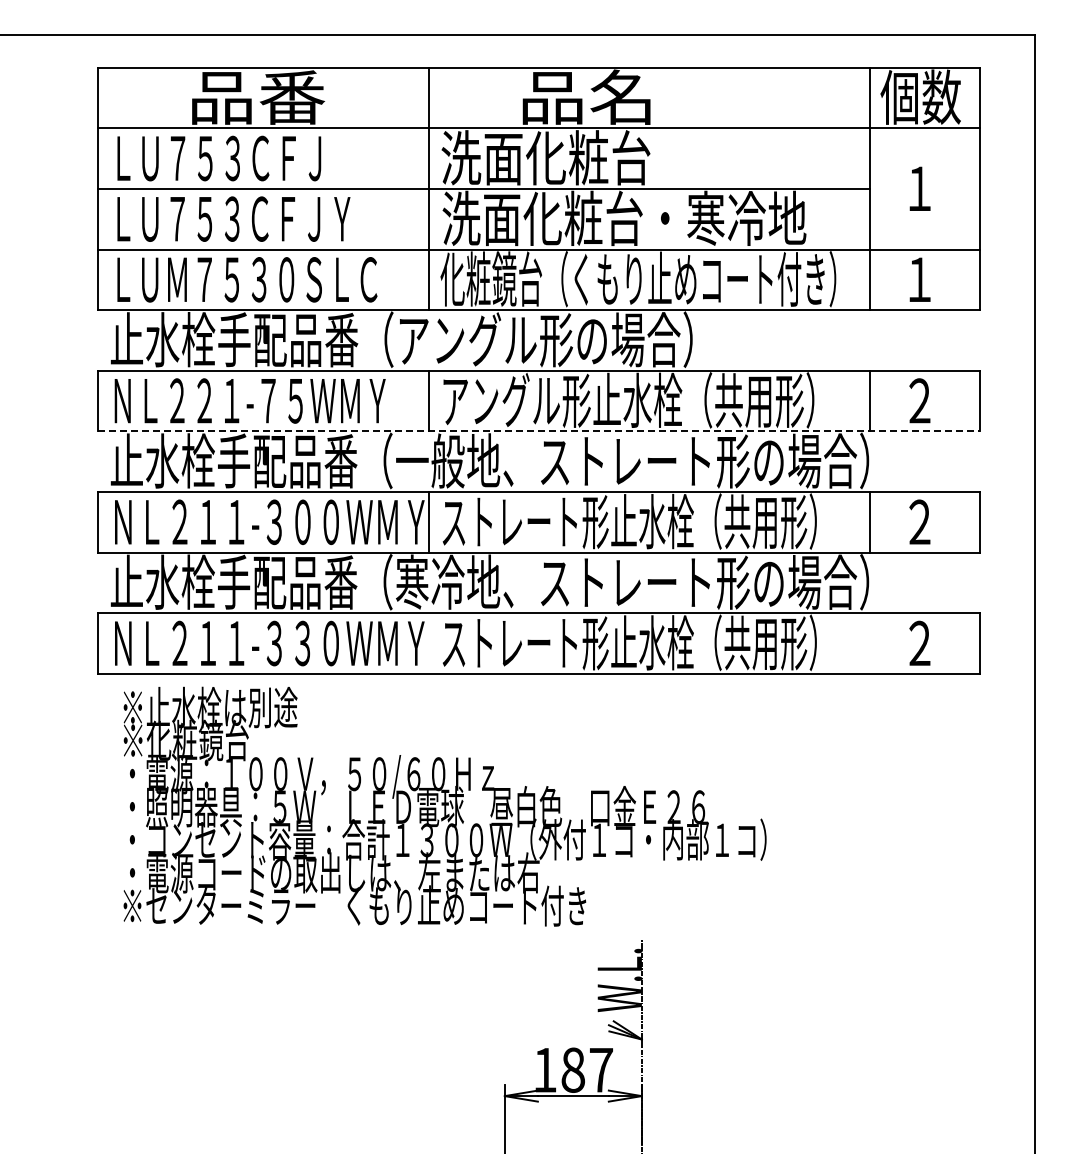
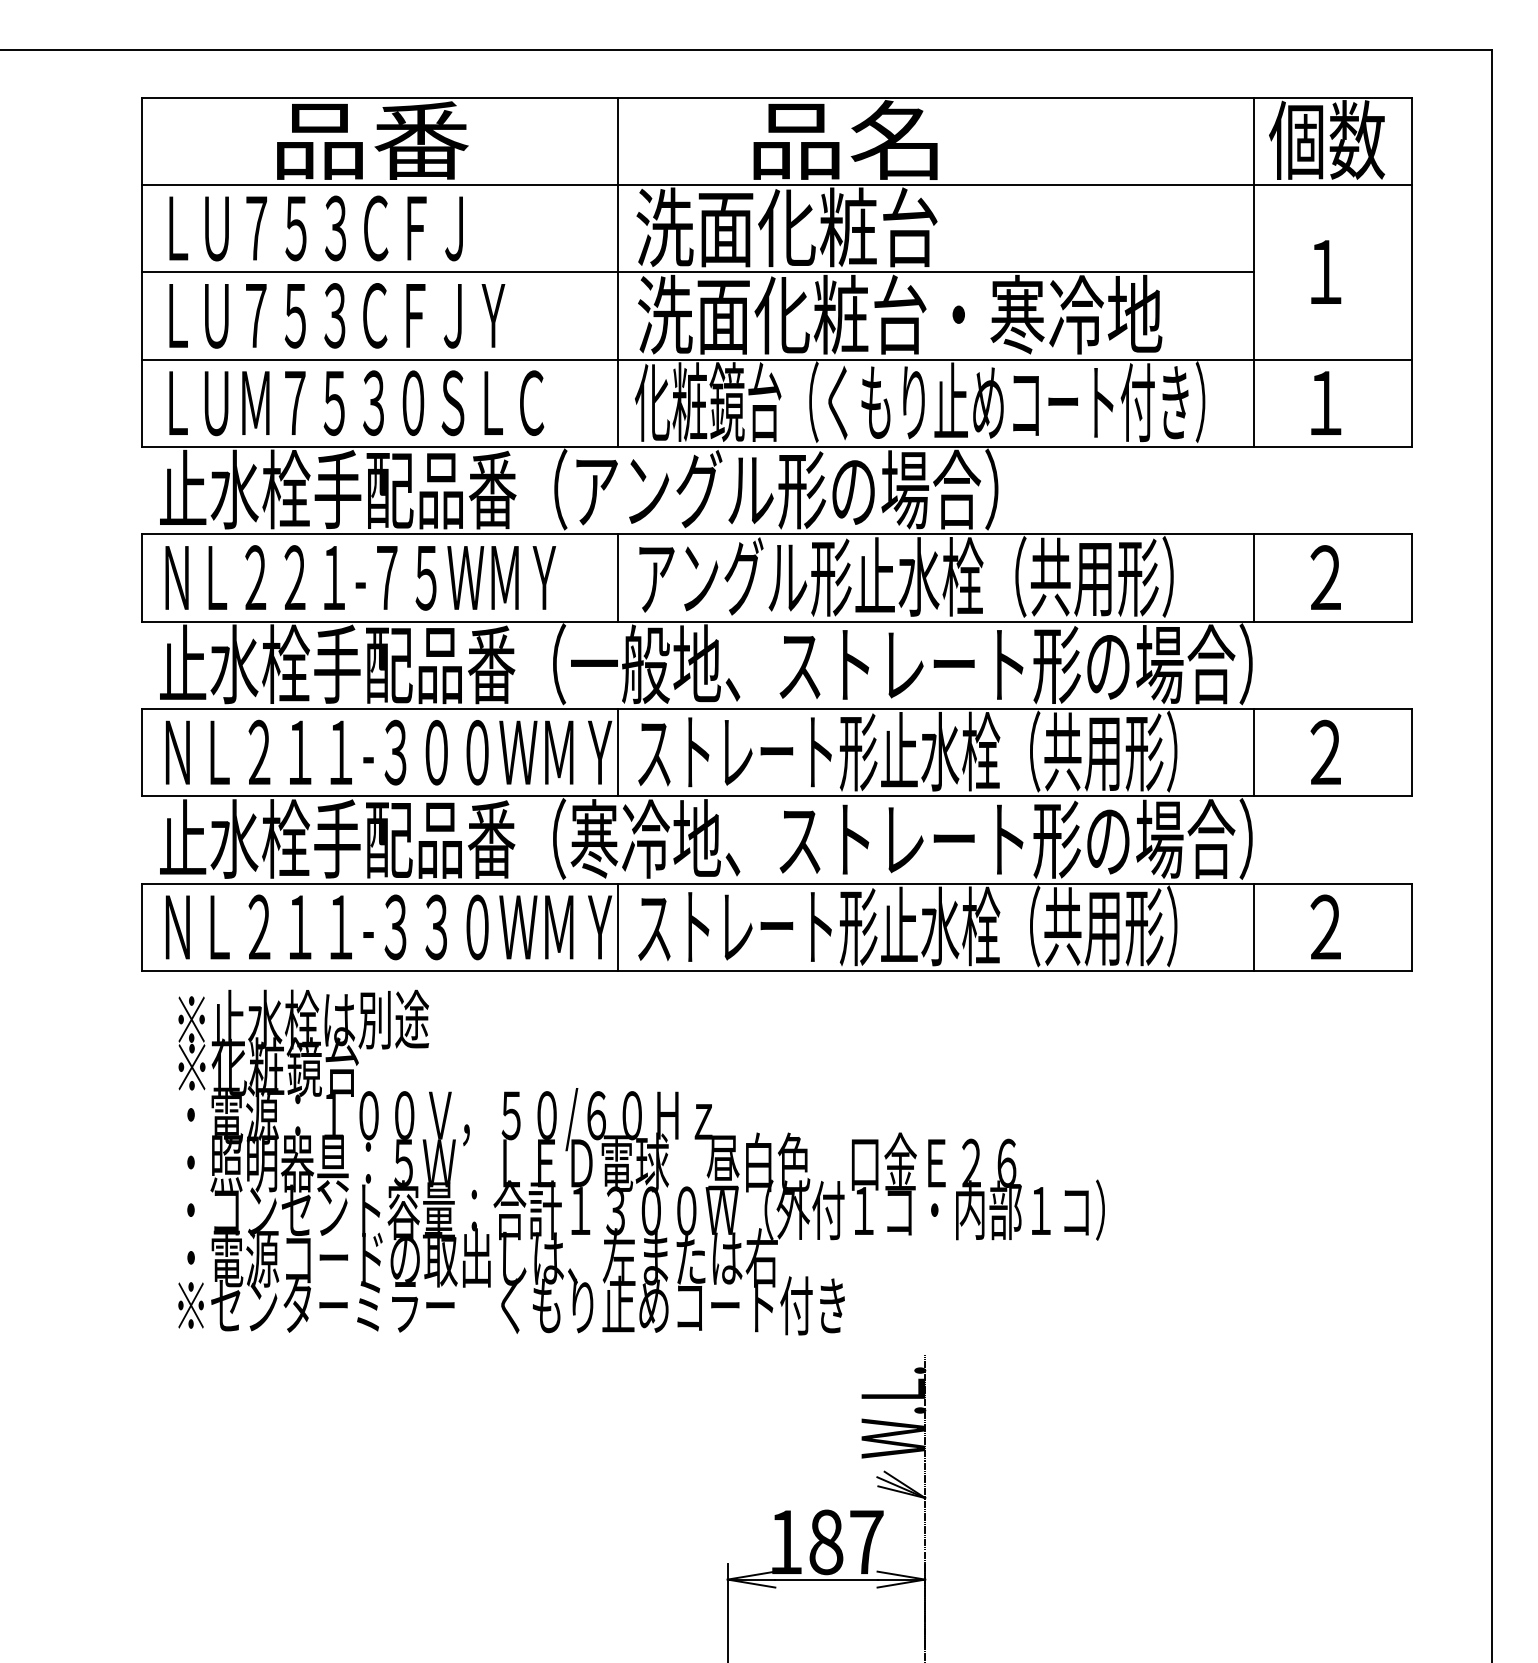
line: (539, 431) -> (777, 621), dashed -> solid
line: (428, 643) -> (617, 927), added
line: (869, 643) -> (1253, 927), added

